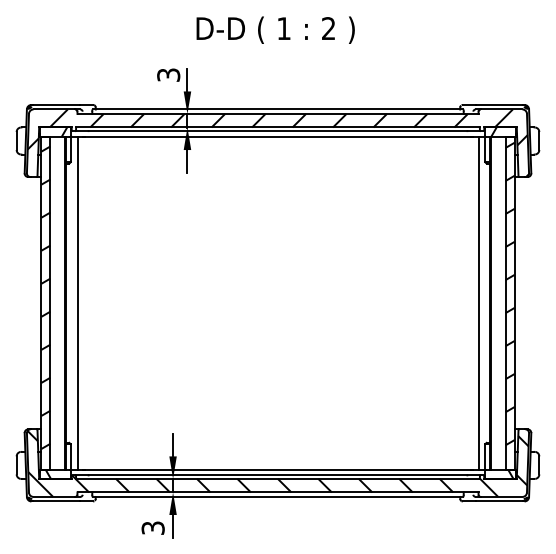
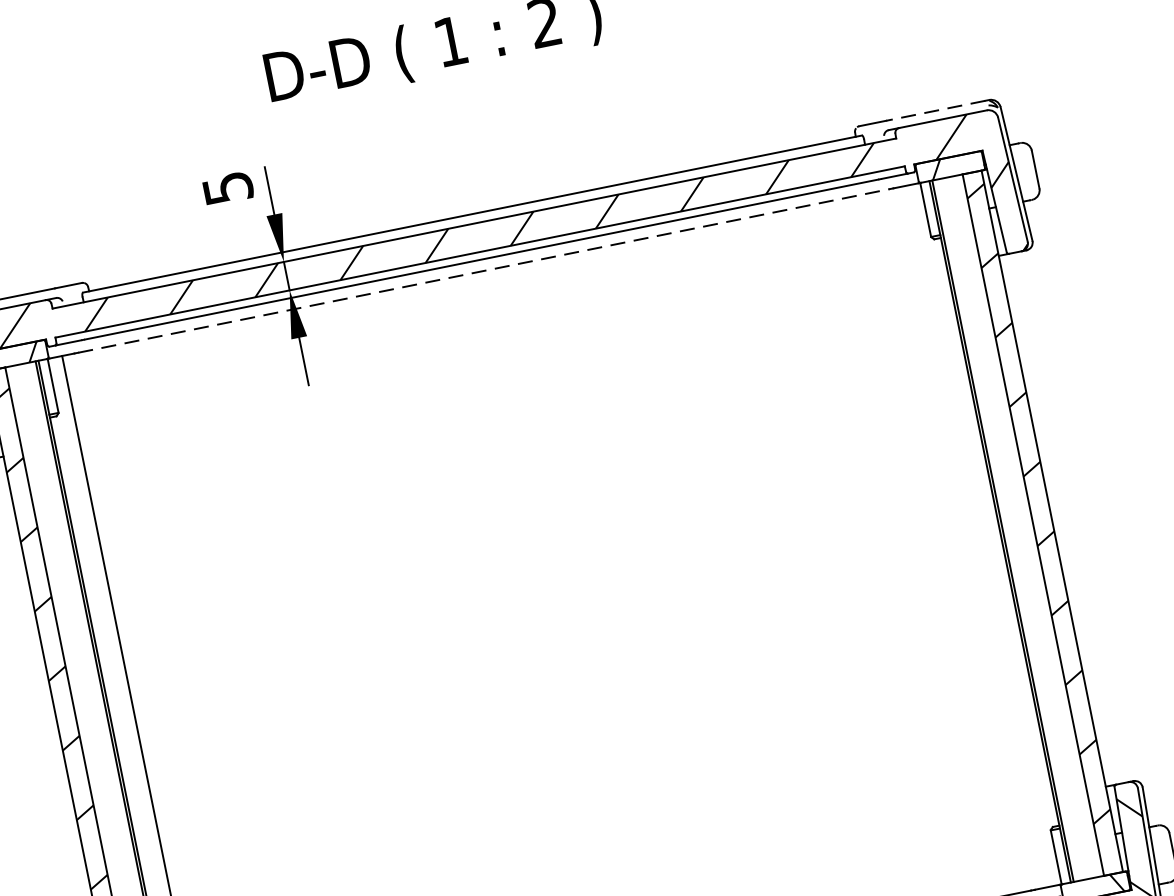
text: (168, 74) -> (227, 186), 3 -> 5
line: (499, 104) -> (936, 109), solid -> dashed
line: (277, 136) -> (482, 271), solid -> dashed
line: (478, 302) -> (976, 535), removed

